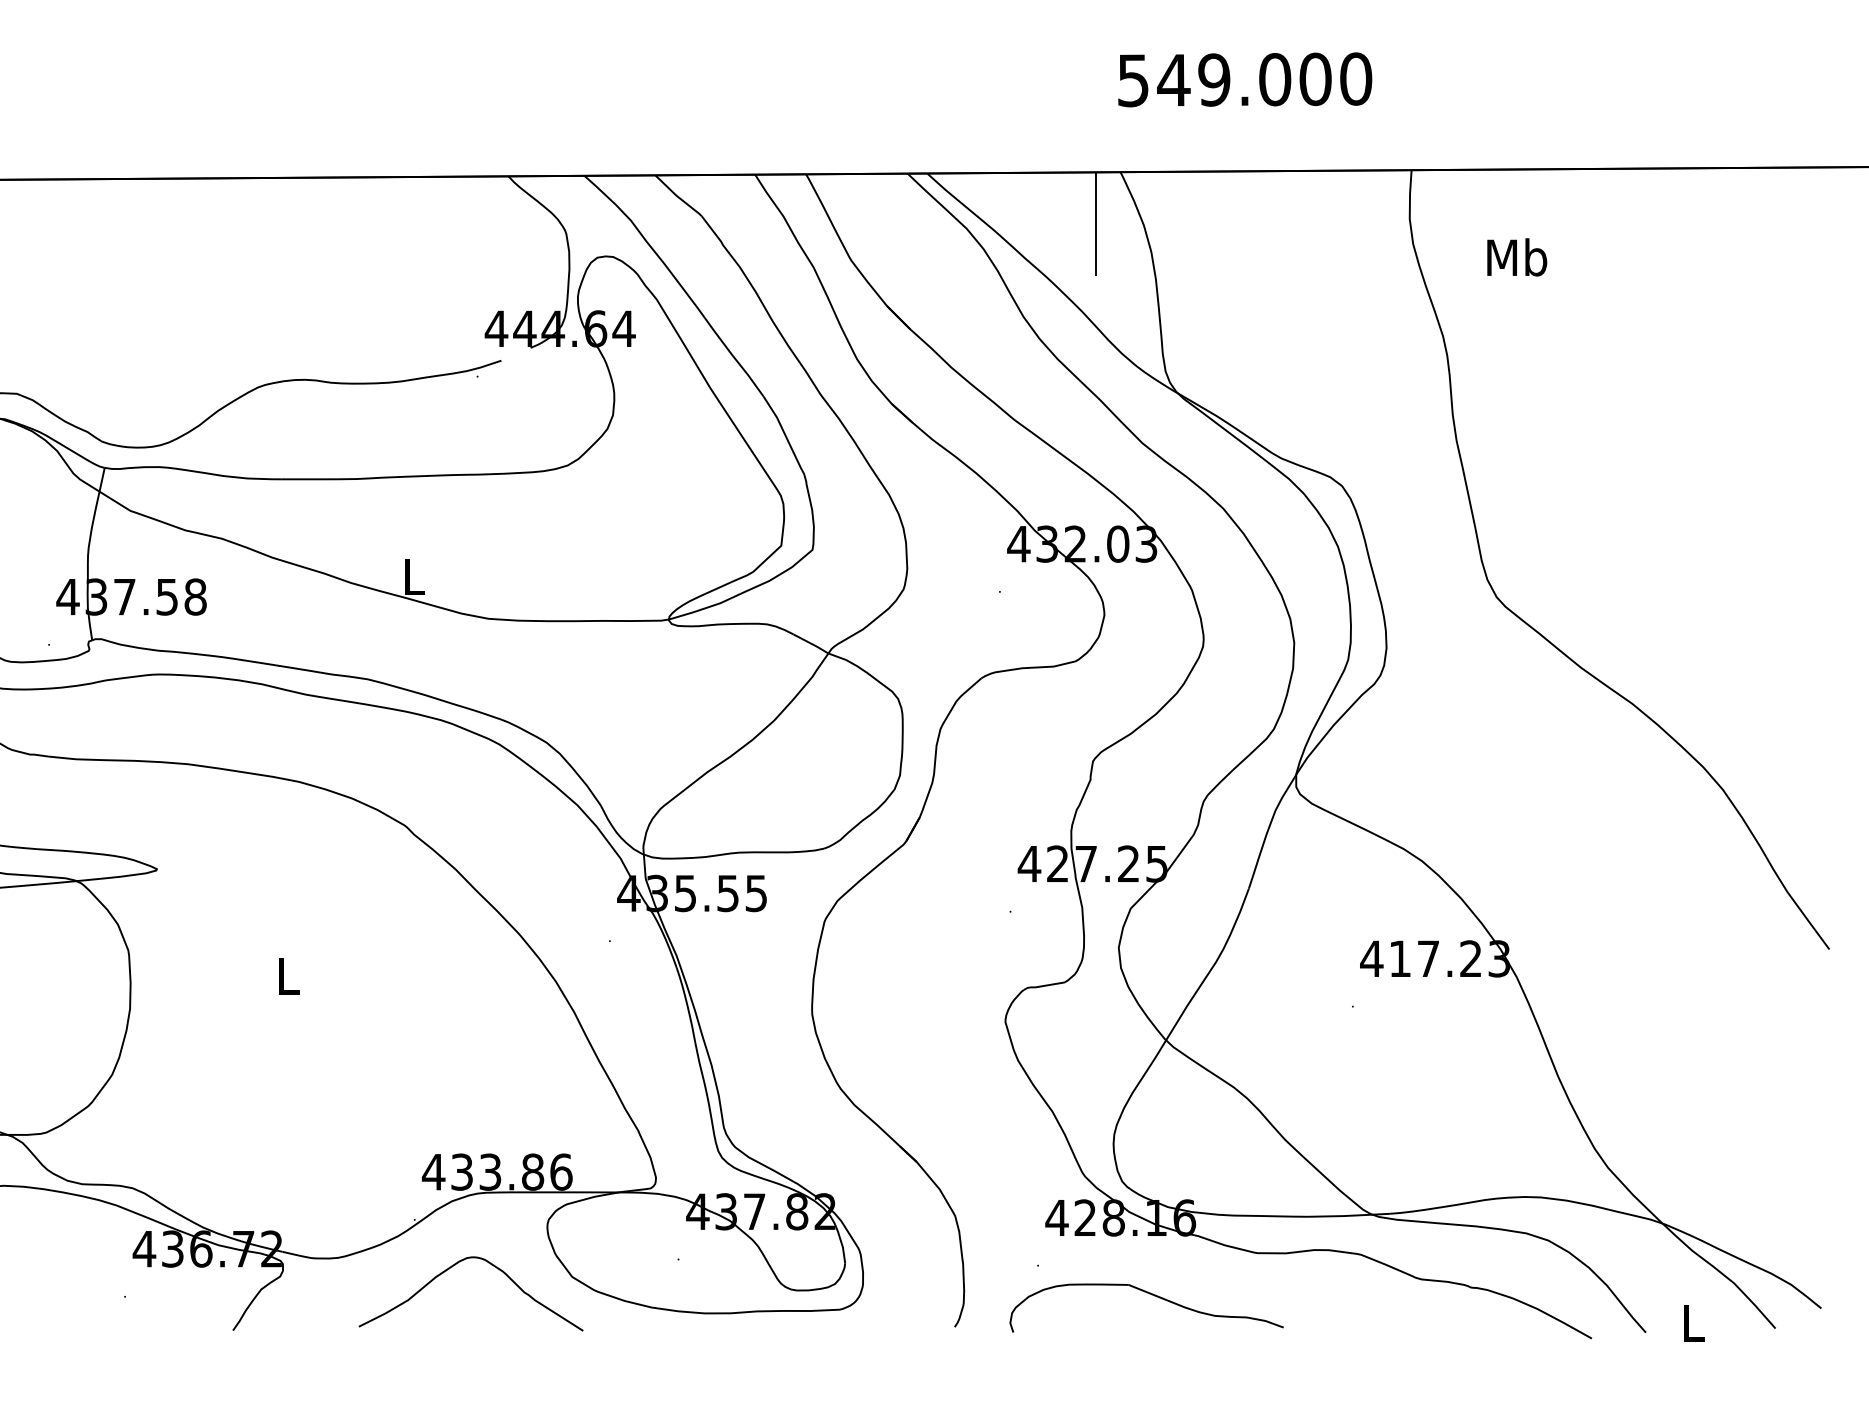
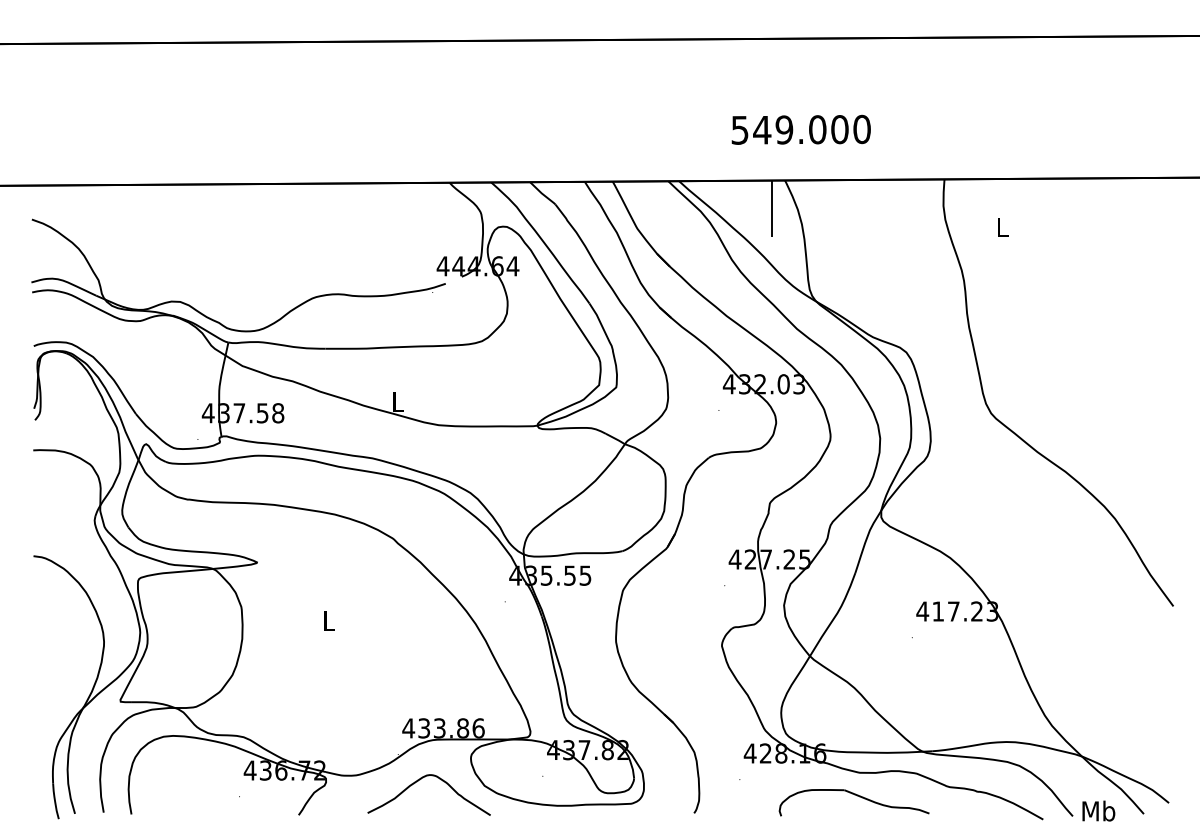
text: (1243, 79) -> (800, 129), moved
text: (1517, 256) -> (1002, 226), Mb -> L
part: (1146, 1294) -> (854, 795), moved
text: (1692, 1321) -> (1098, 810), L -> Mb

